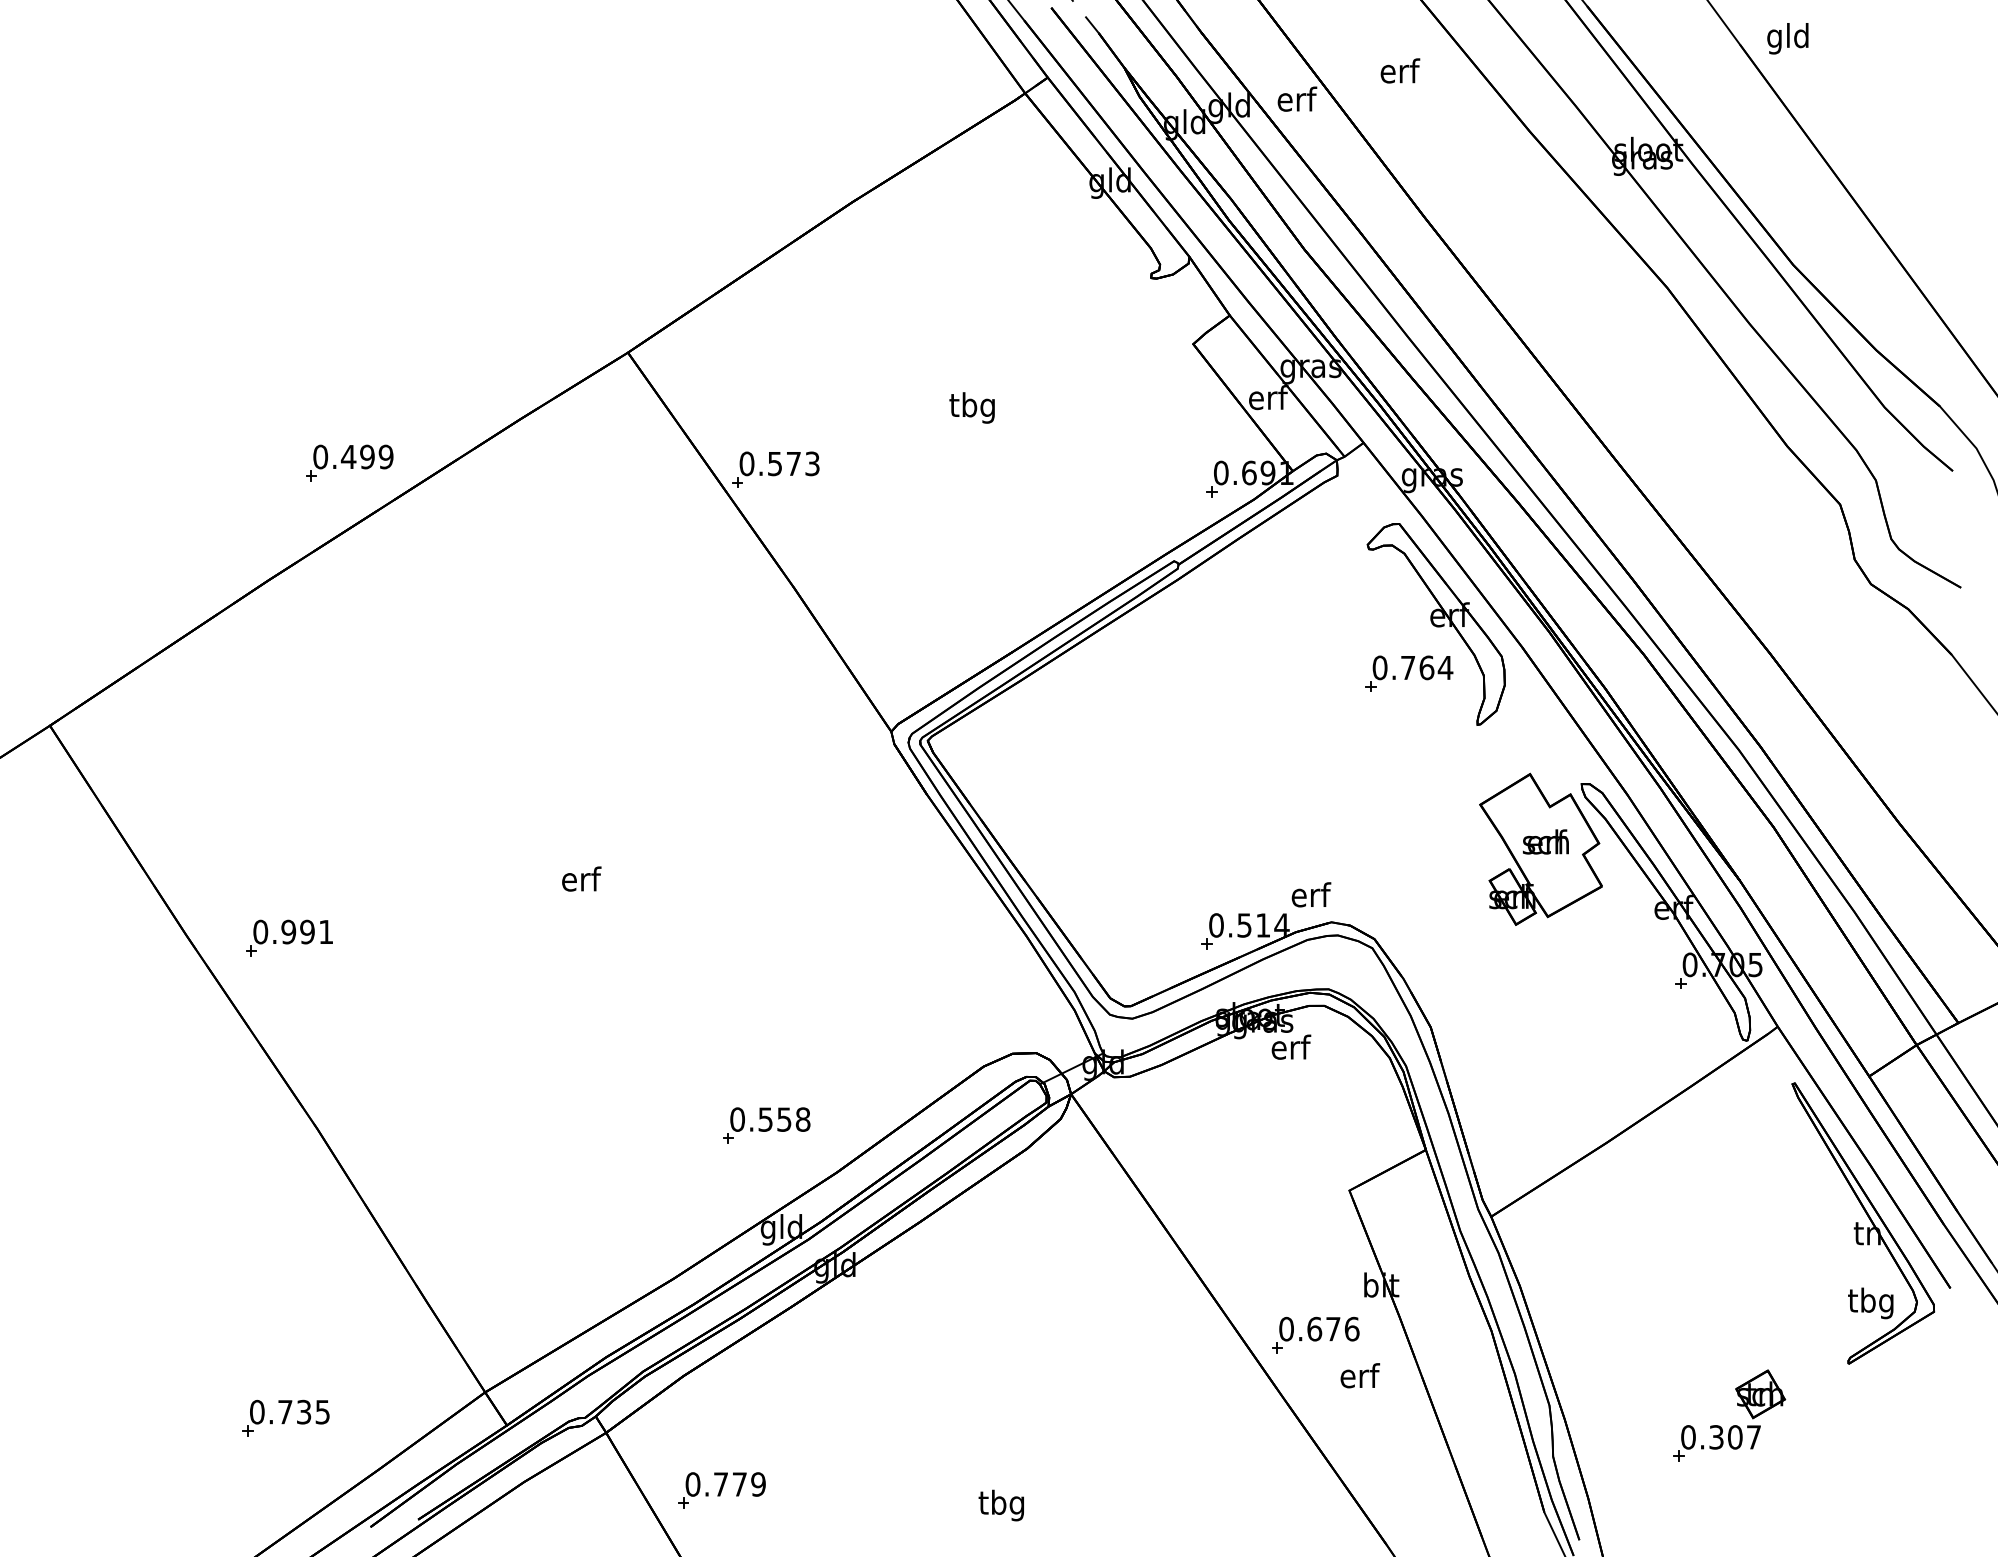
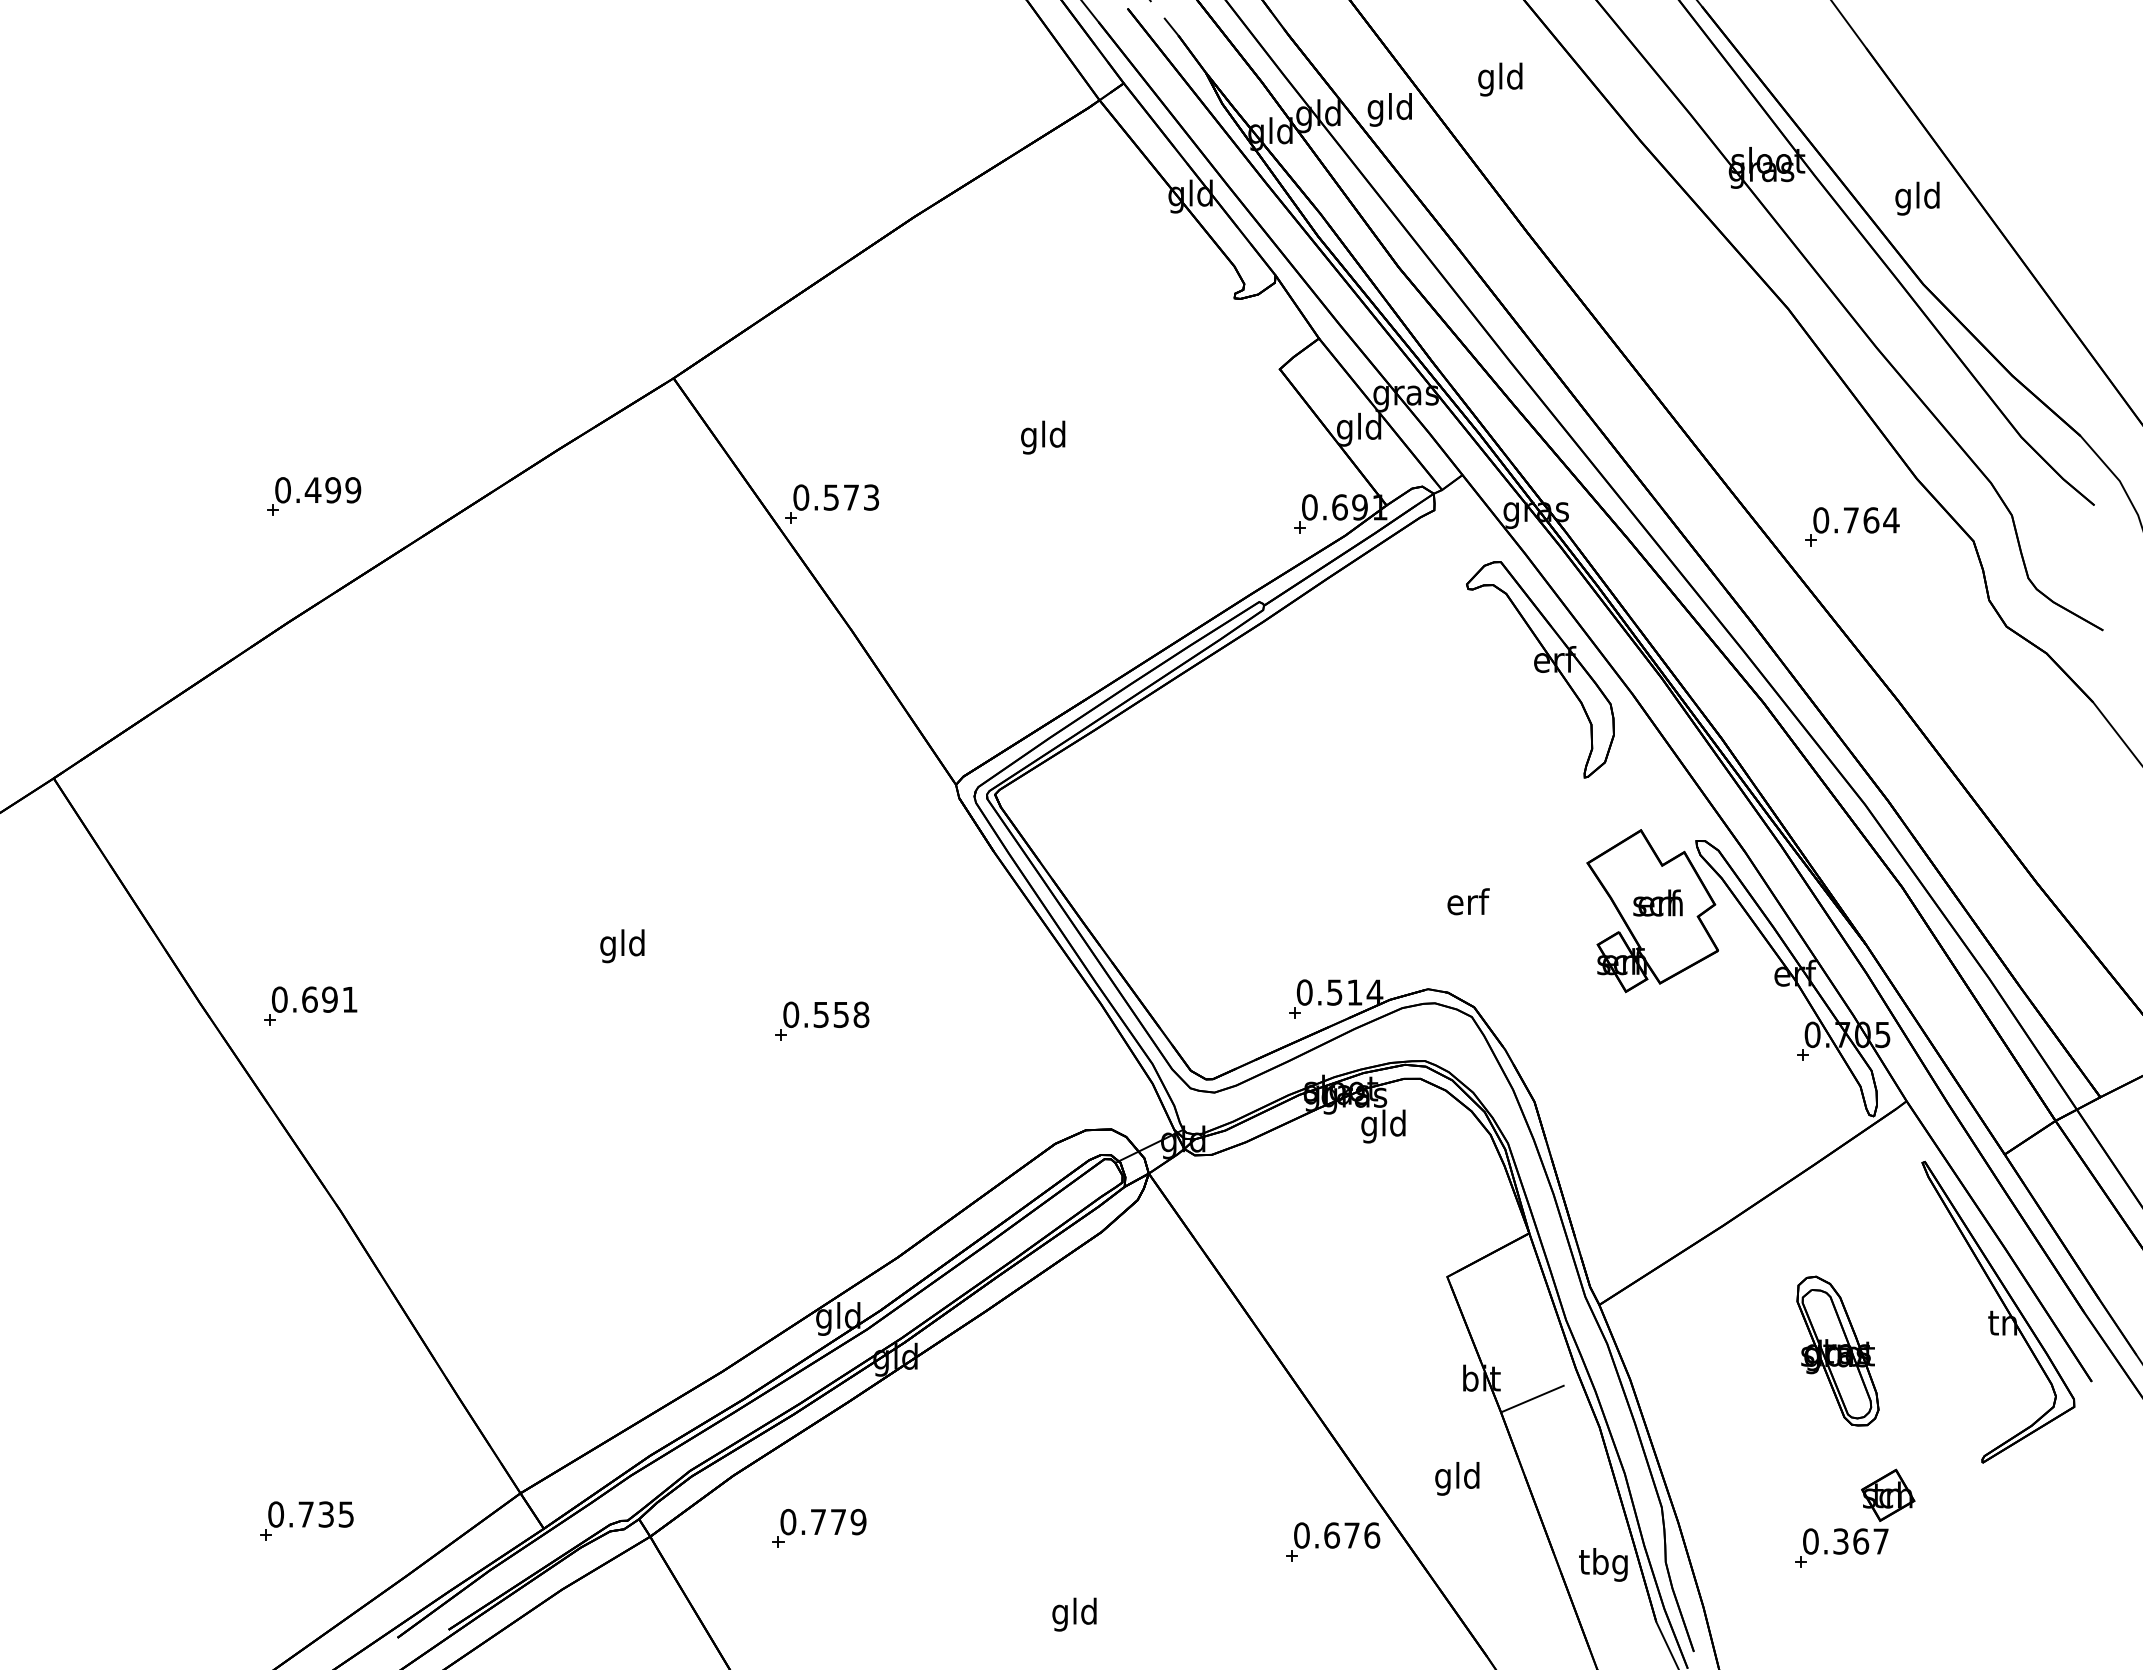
text: (1787, 38) -> (1917, 198), moved
text: (1399, 73) -> (1500, 79), erf -> gld
text: (1295, 101) -> (1389, 109), erf -> gld
text: (1267, 400) -> (1359, 429), erf -> gld
text: (971, 407) -> (1042, 437), tbg -> gld
part: (349, 462) -> (314, 496), moved
part: (1409, 673) -> (1852, 526), moved
text: (580, 882) -> (622, 946), erf -> gld
text: (1311, 894) -> (1468, 901), moved
text: (288, 931) -> (309, 999), 0.991 -> 0.691
text: (1289, 1050) -> (1383, 1126), erf -> gld
part: (766, 1124) -> (822, 1020), moved
part: (1713, 1259) -> (1837, 1350), added
line: (1428, 1303) -> (1532, 1398), added
text: (1870, 1303) -> (1603, 1564), moved
part: (1316, 1334) -> (1333, 1541), moved
text: (1358, 1378) -> (1457, 1478), erf -> gld
text: (1735, 1437) -> (1861, 1541), 0.307 -> 0.367
part: (722, 1490) -> (819, 1528), moved
text: (1000, 1505) -> (1073, 1614), tbg -> gld

